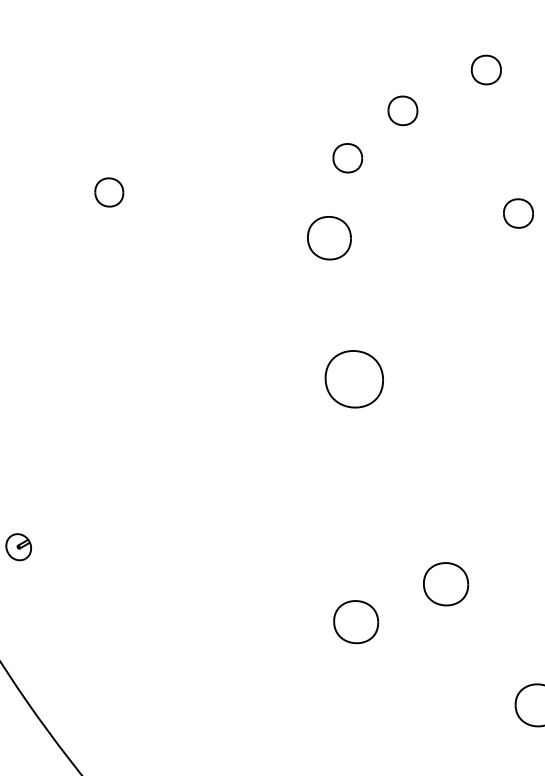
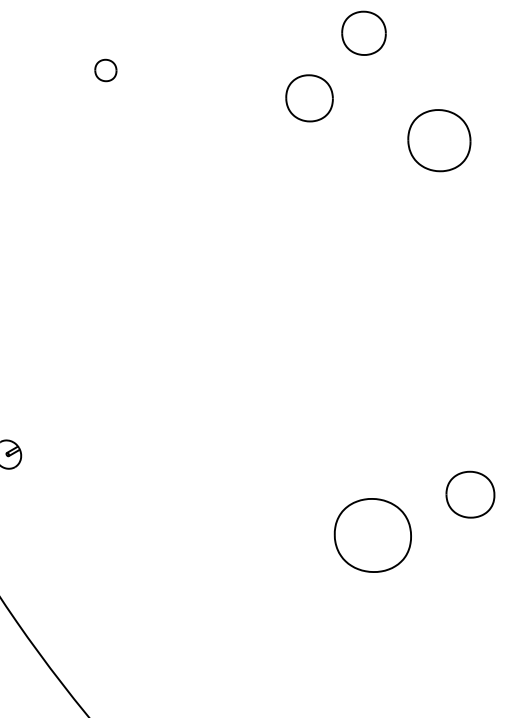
part: (347, 158) -> (363, 33), size x1.4
part: (109, 192) -> (106, 70), size x0.7
part: (329, 238) -> (309, 98), moved
part: (353, 379) -> (438, 140), moved
part: (356, 622) -> (373, 536), size x1.6

